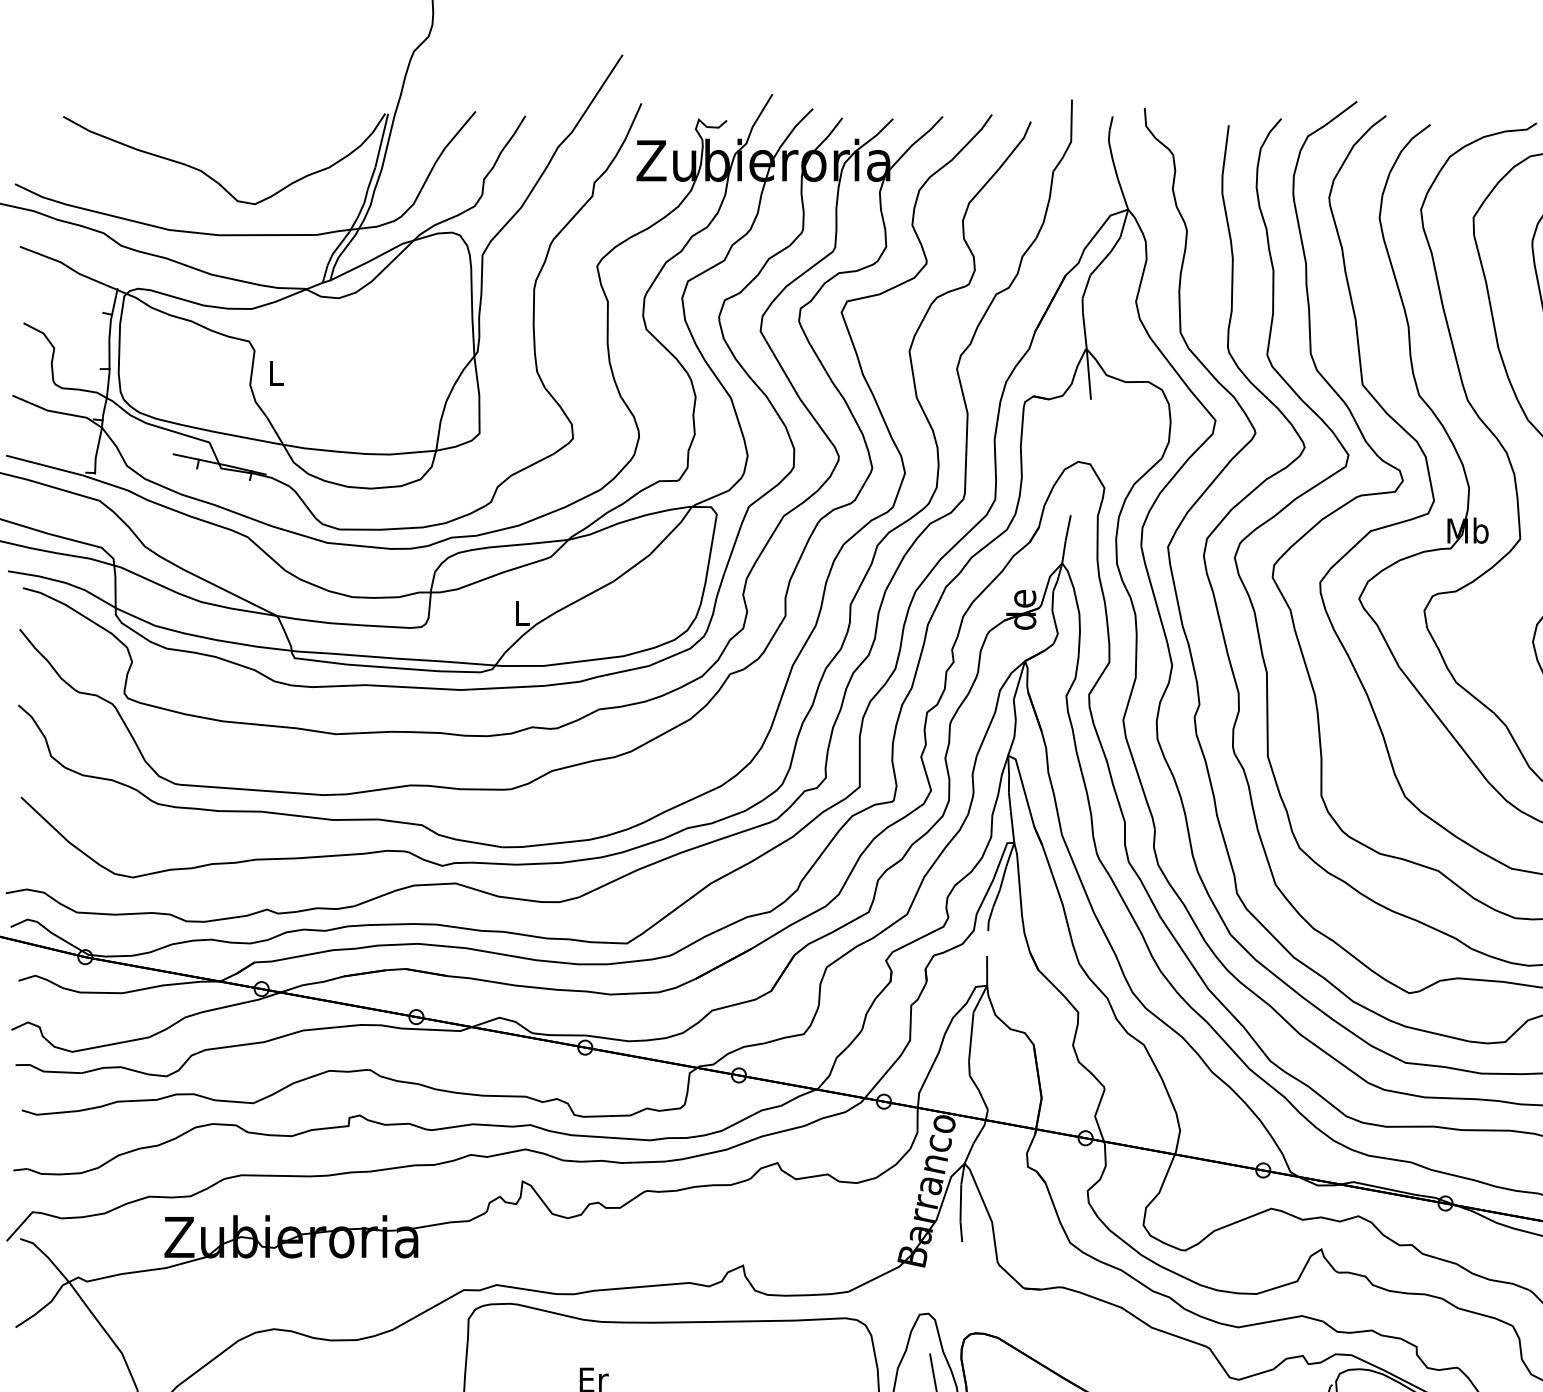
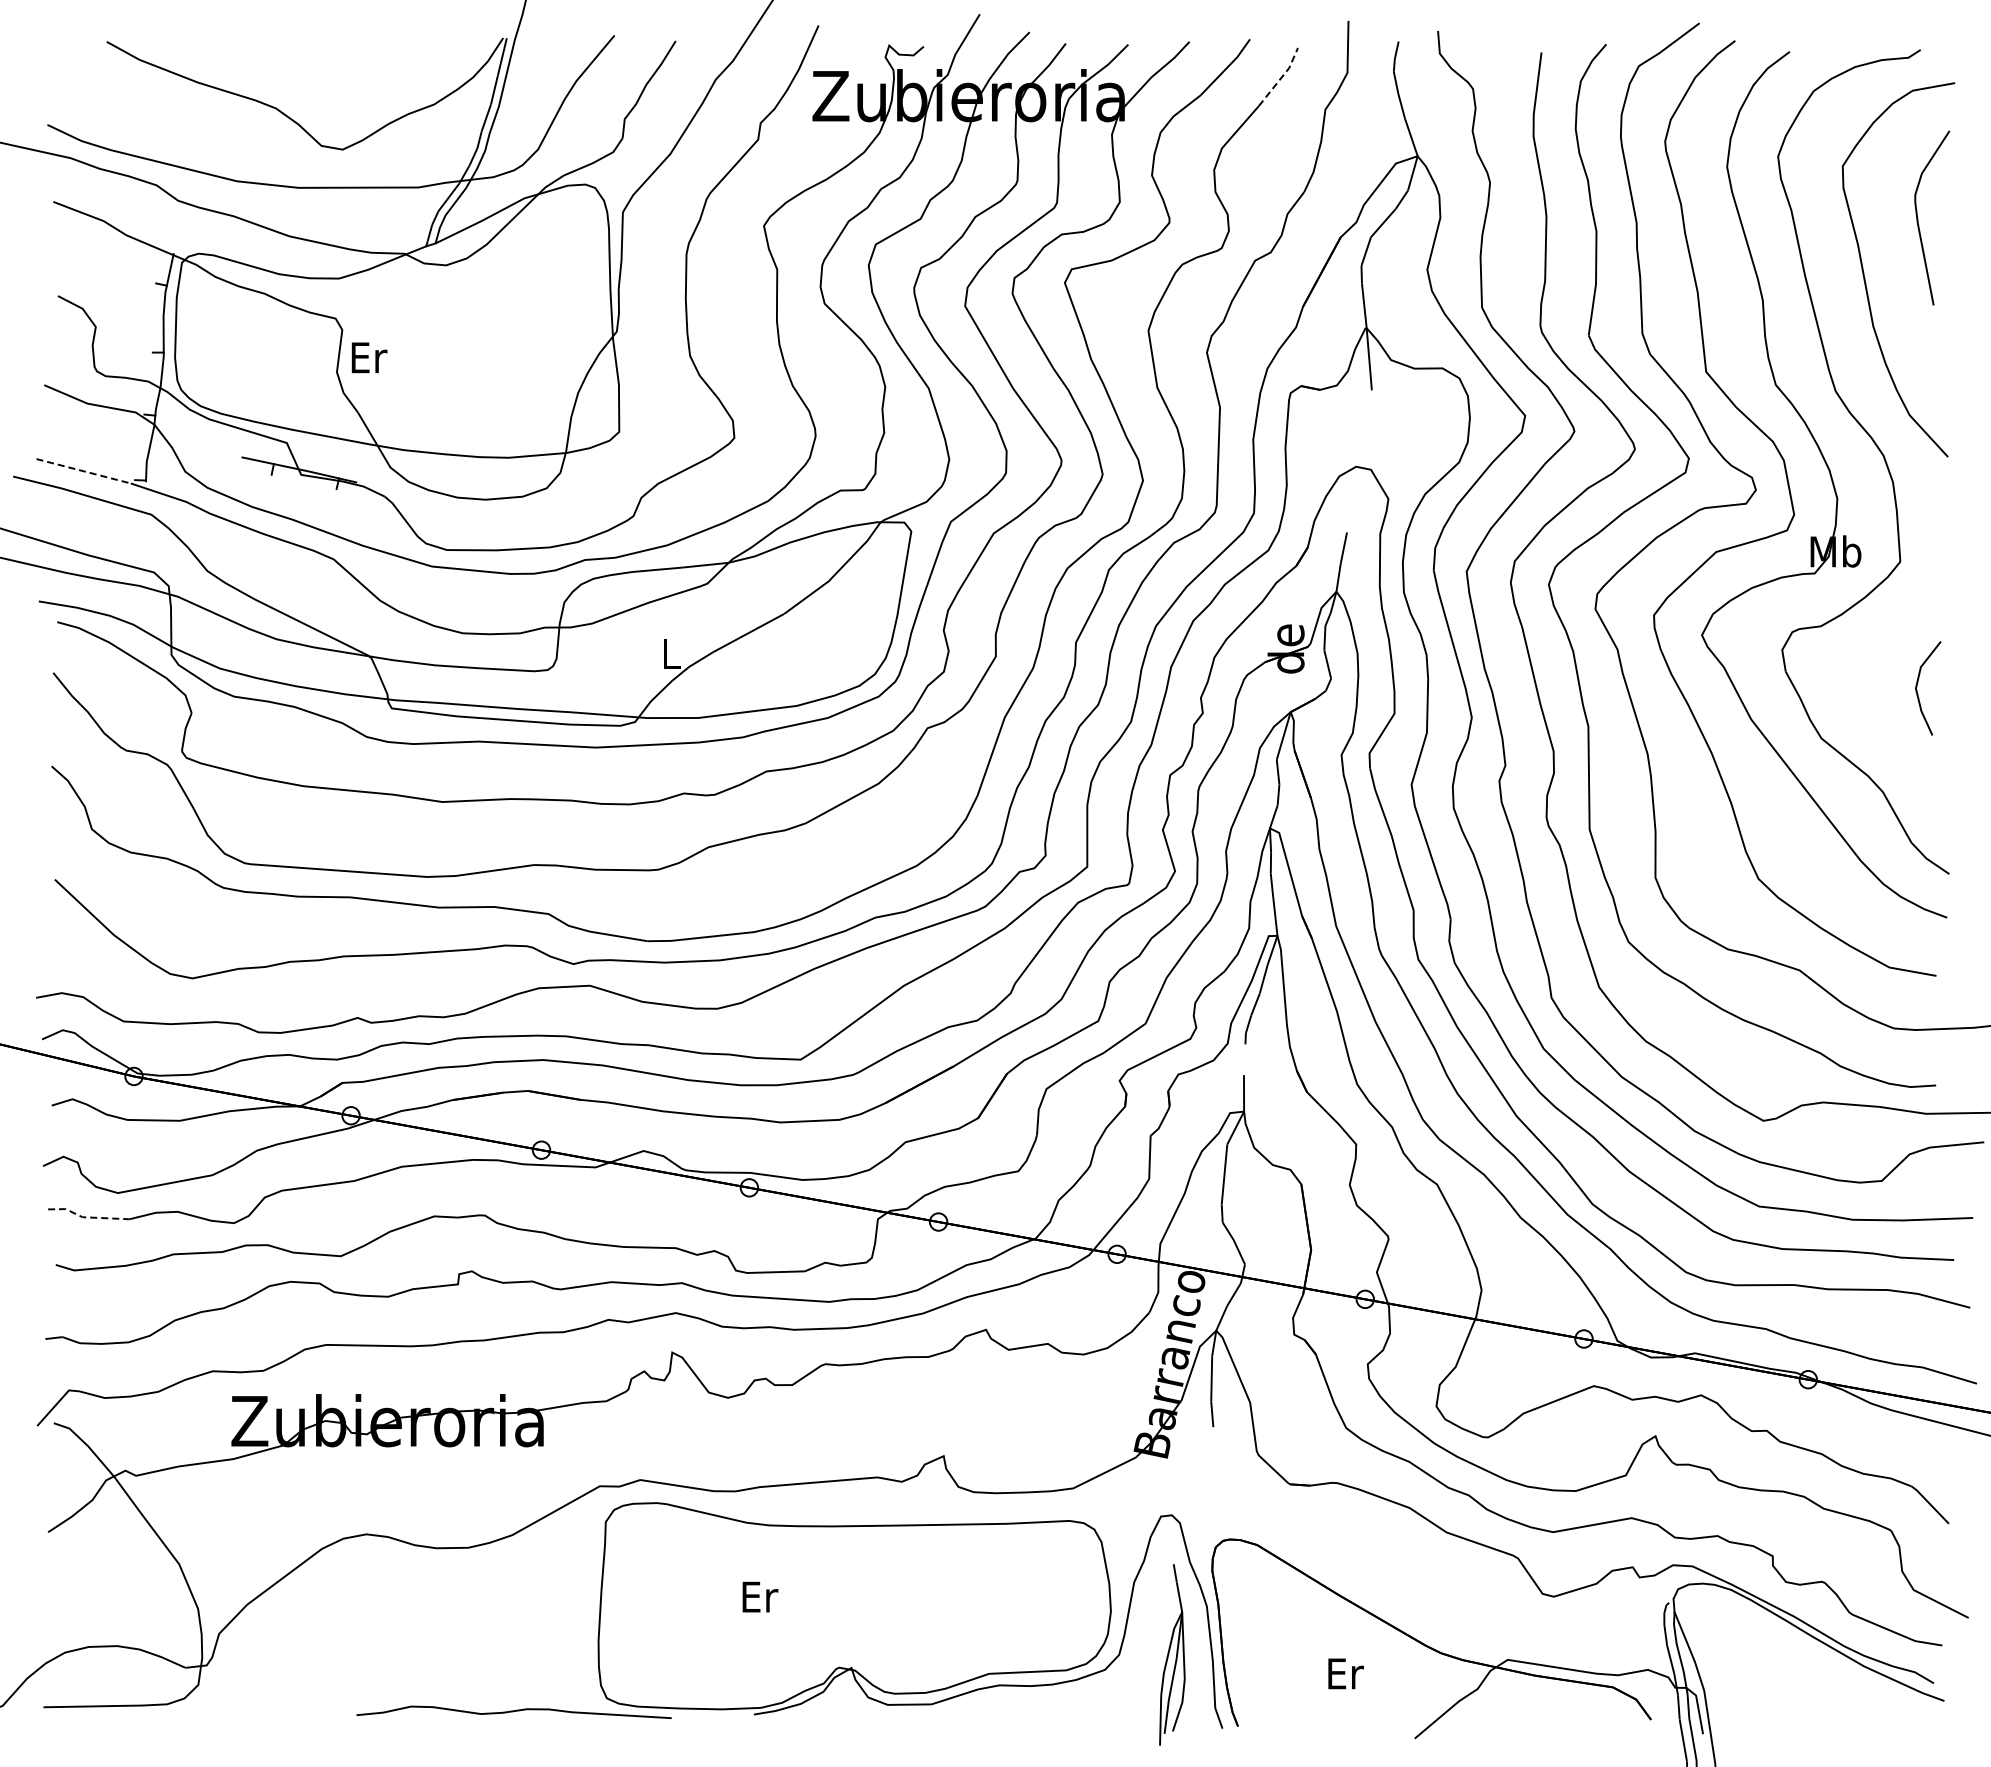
line: (1017, 146) -> (1281, 78), solid -> dashed
text: (276, 373) -> (369, 357), L -> Er
line: (44, 465) -> (83, 471), solid -> dashed
line: (46, 1071) -> (86, 1217), solid -> dashed

